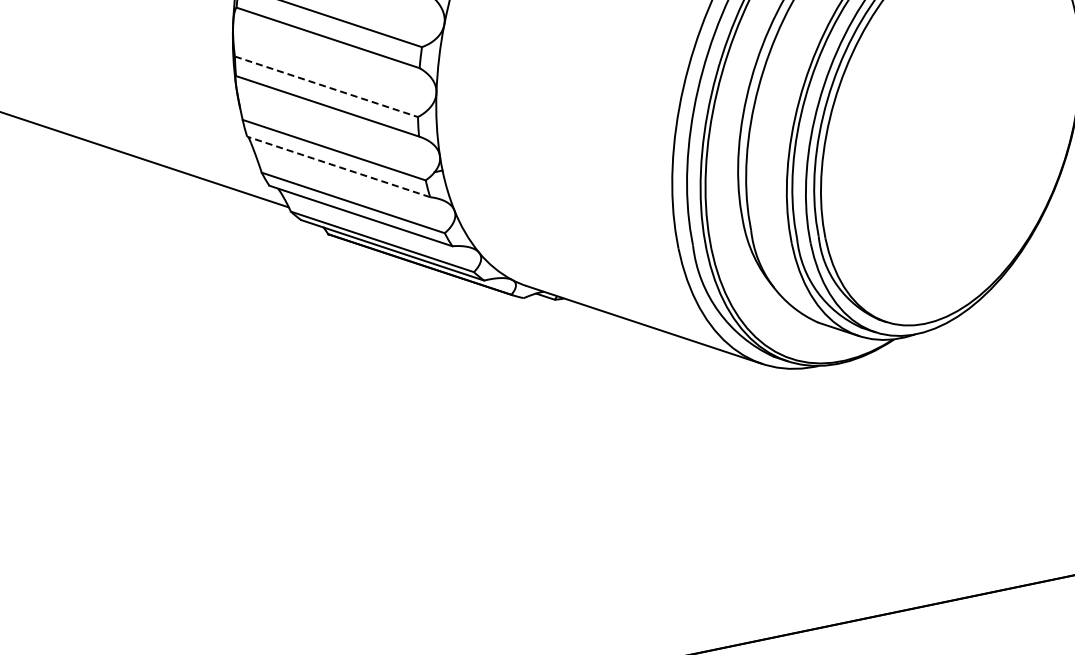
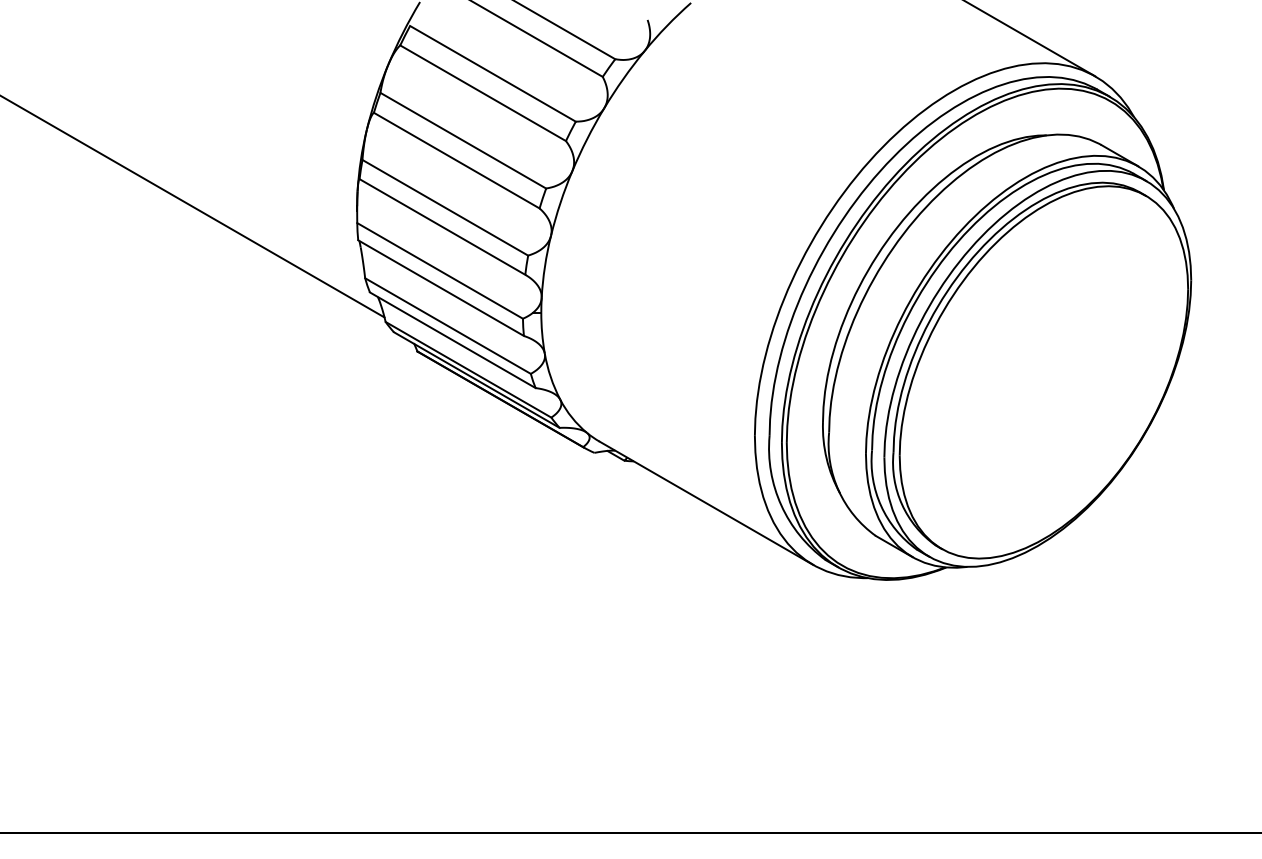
line: (326, 86) -> (445, 207), dashed -> solid
line: (339, 167) -> (441, 288), dashed -> solid

